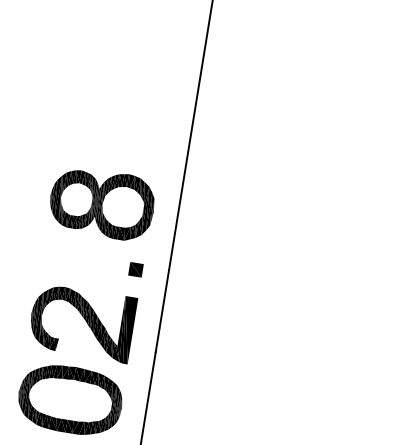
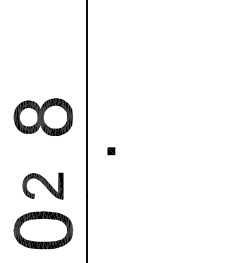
part: (136, 270) -> (111, 151), moved
part: (81, 323) -> (42, 186), size x0.7

